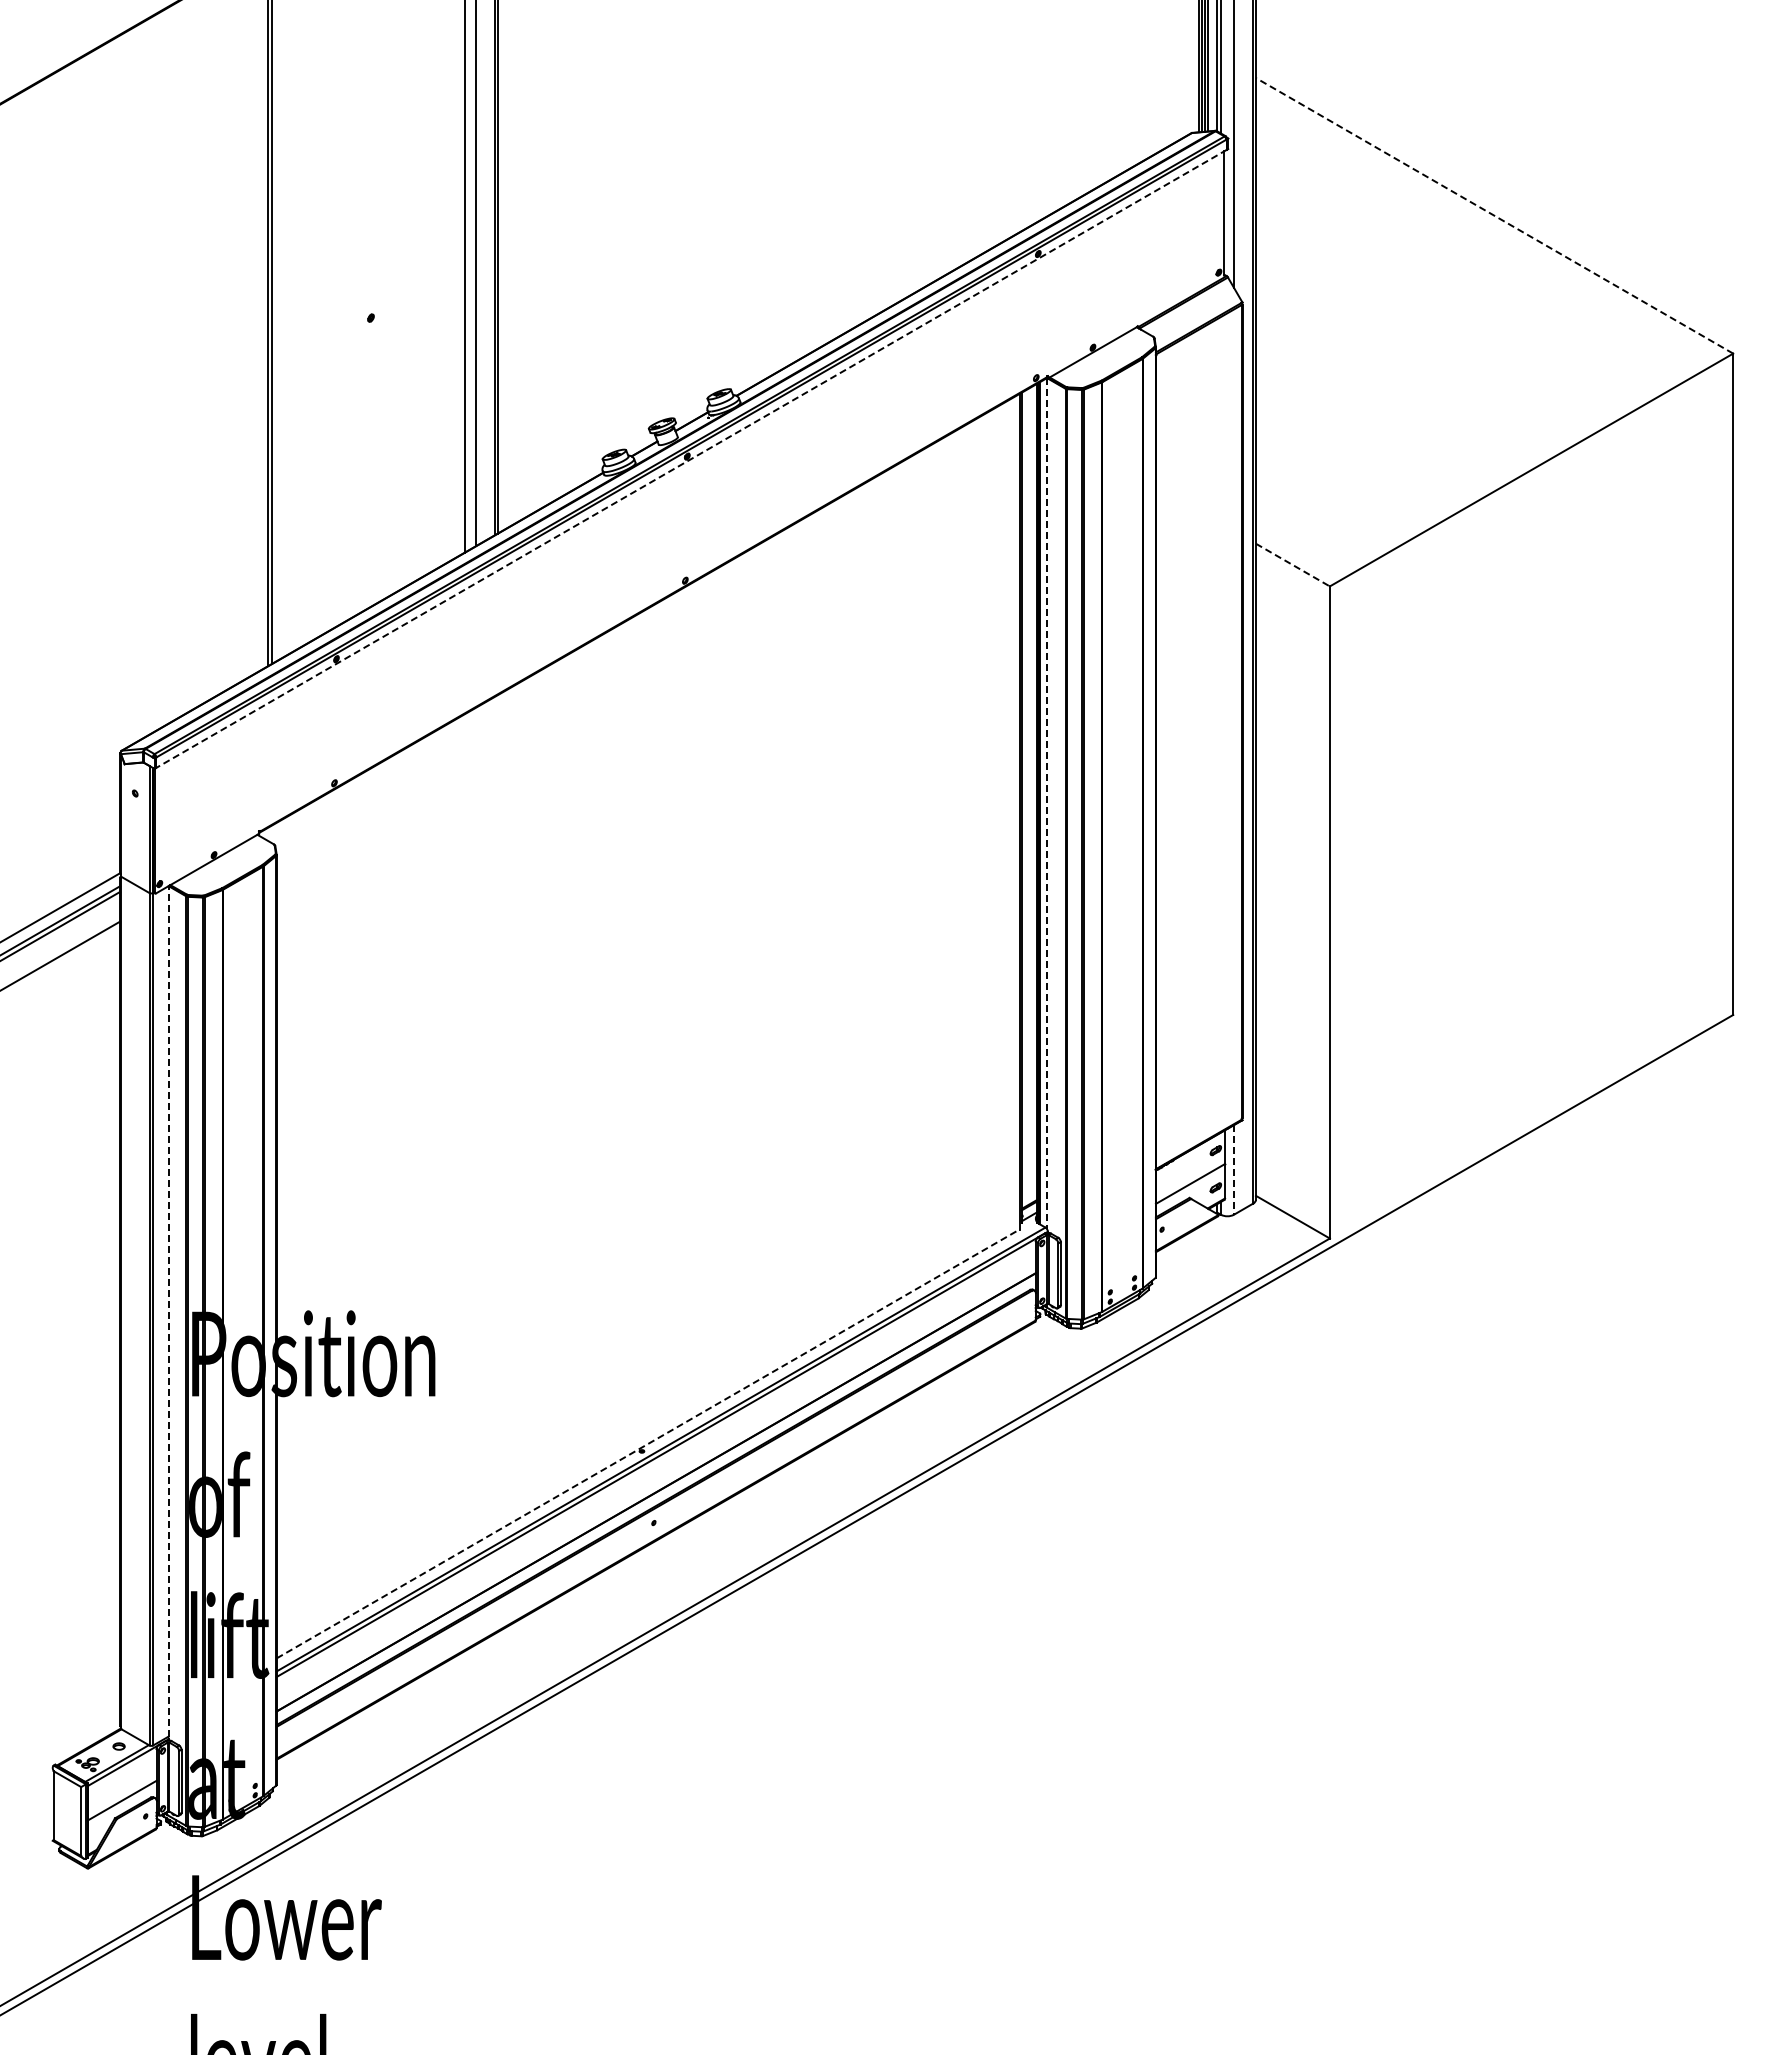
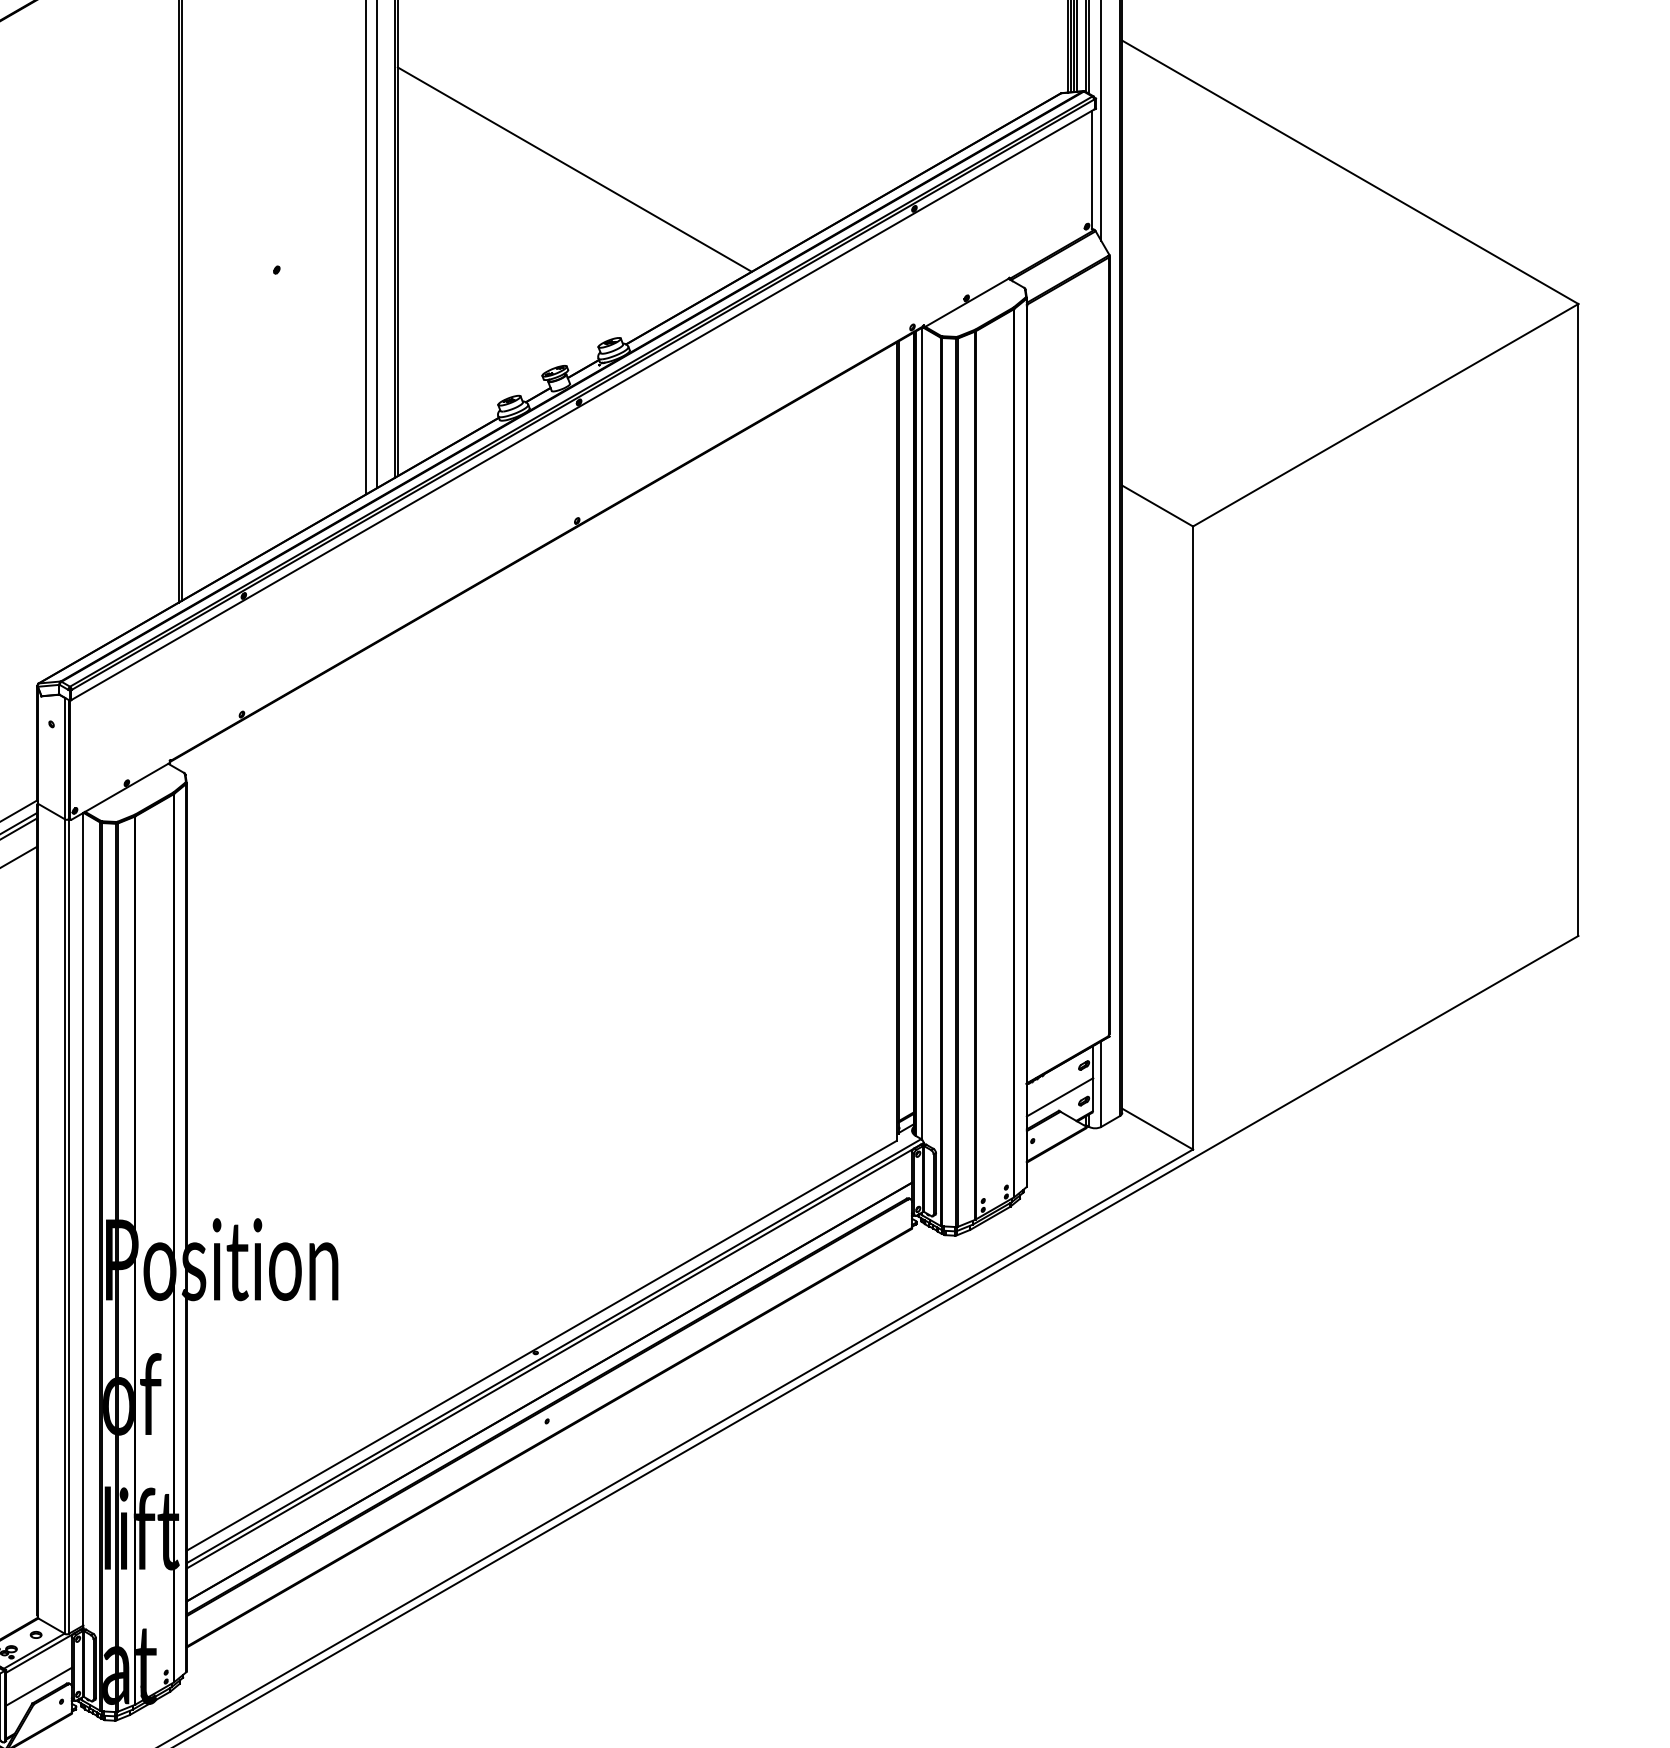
line: (682, 212) -> (574, 169), added
line: (1494, 215) -> (1350, 172), dashed -> solid
line: (691, 459) -> (583, 405), dashed -> solid
line: (1292, 565) -> (1157, 506), dashed -> solid
line: (1046, 803) -> (922, 733), dashed -> solid
line: (1233, 1169) -> (1100, 1083), dashed -> solid
line: (168, 1310) -> (83, 1218), dashed -> solid
line: (648, 1443) -> (541, 1345), dashed -> solid

